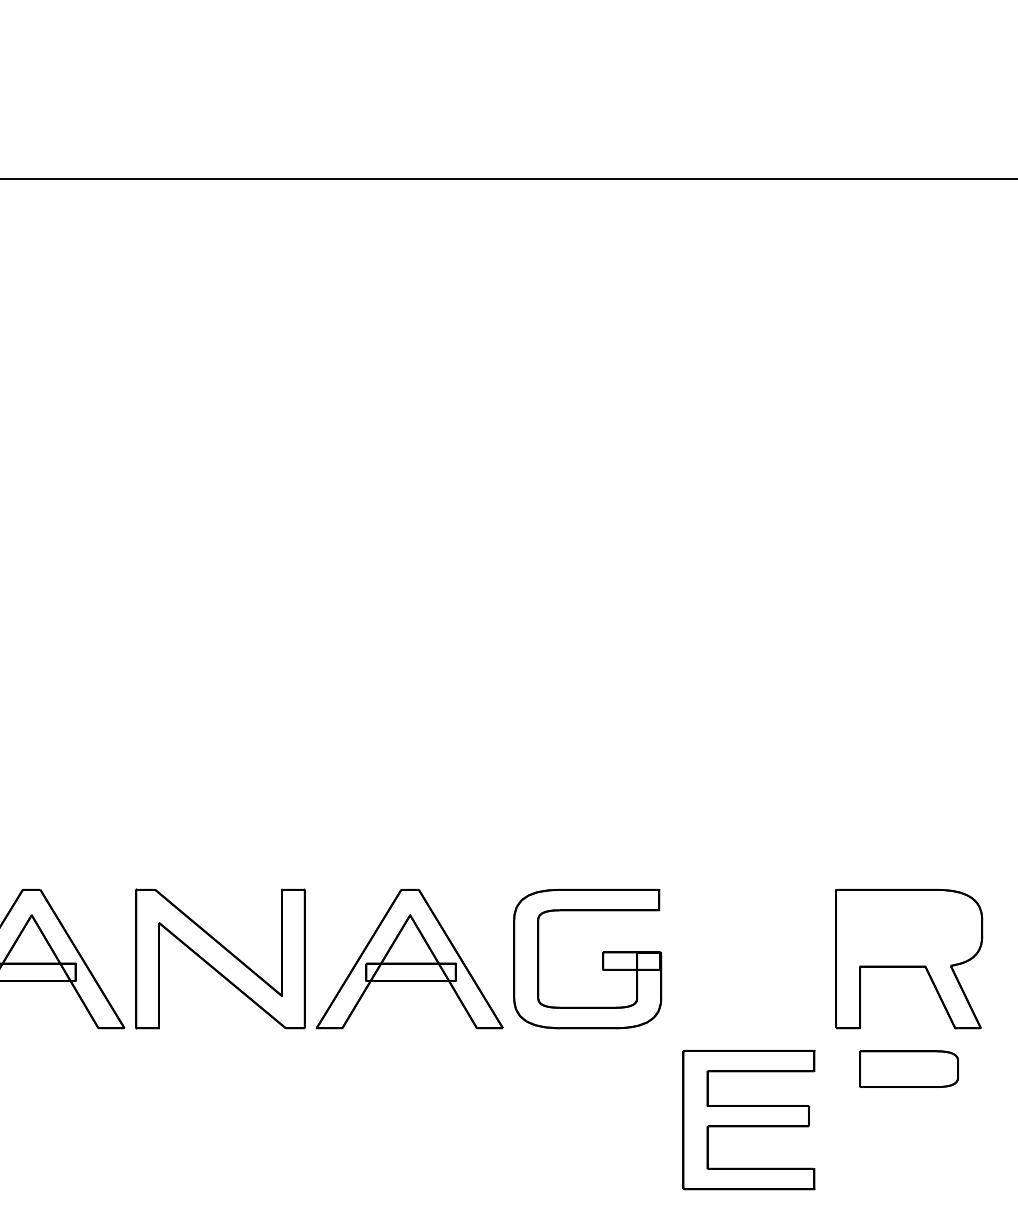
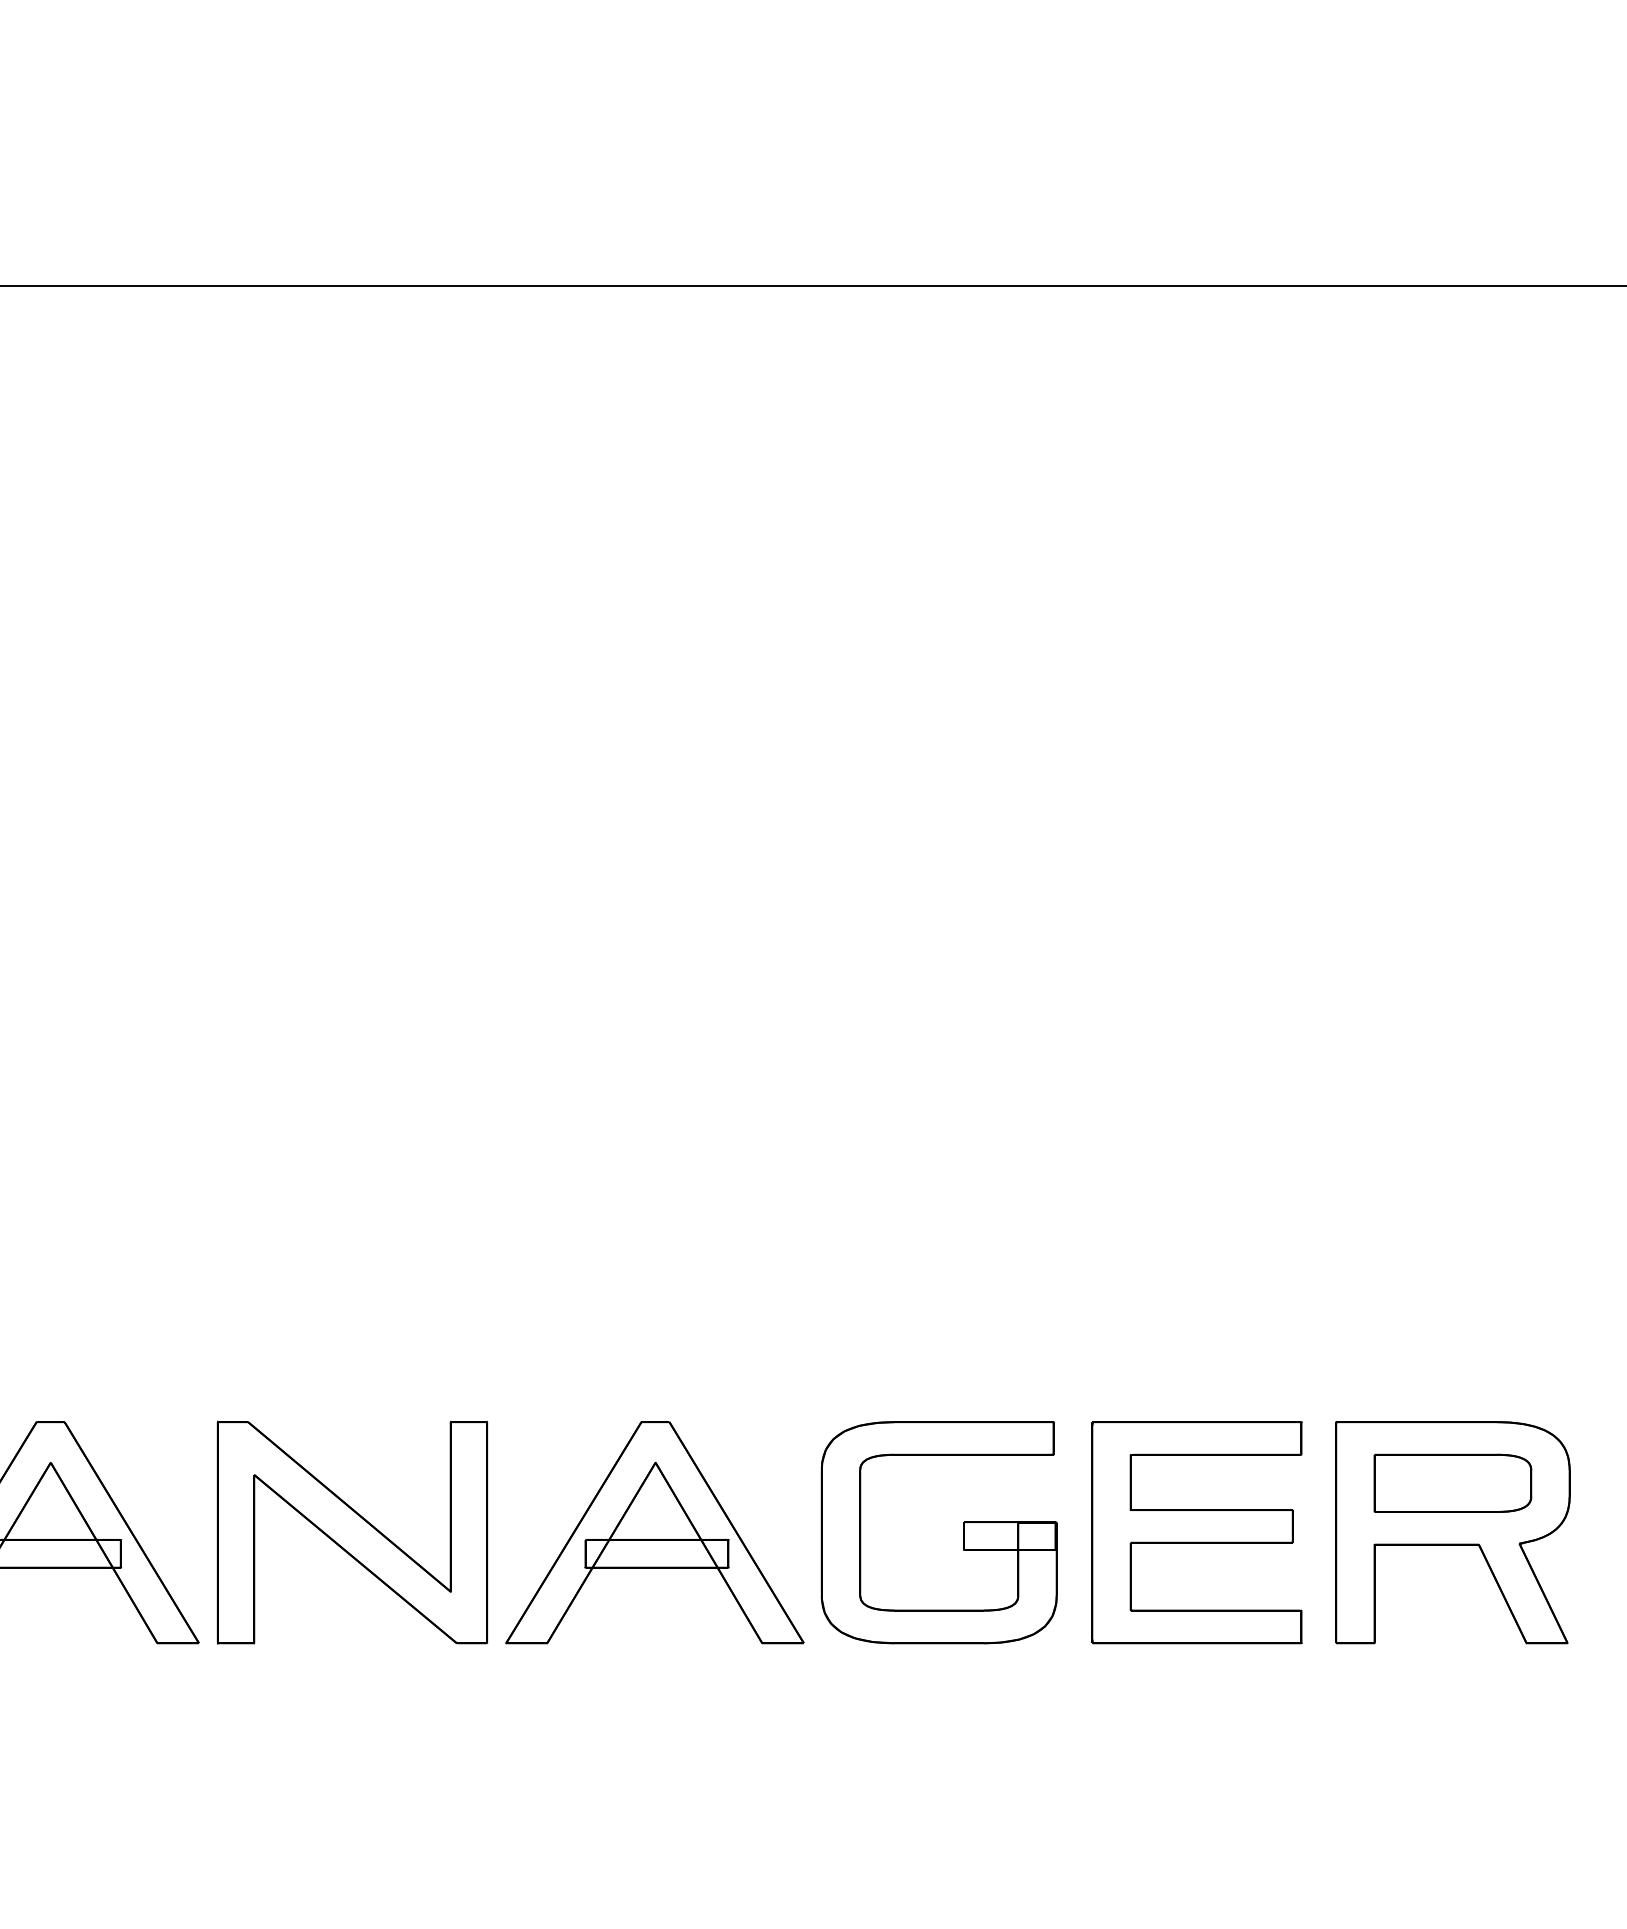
part: (908, 1068) -> (1451, 1482), moved
part: (748, 1120) -> (1196, 1533), moved

